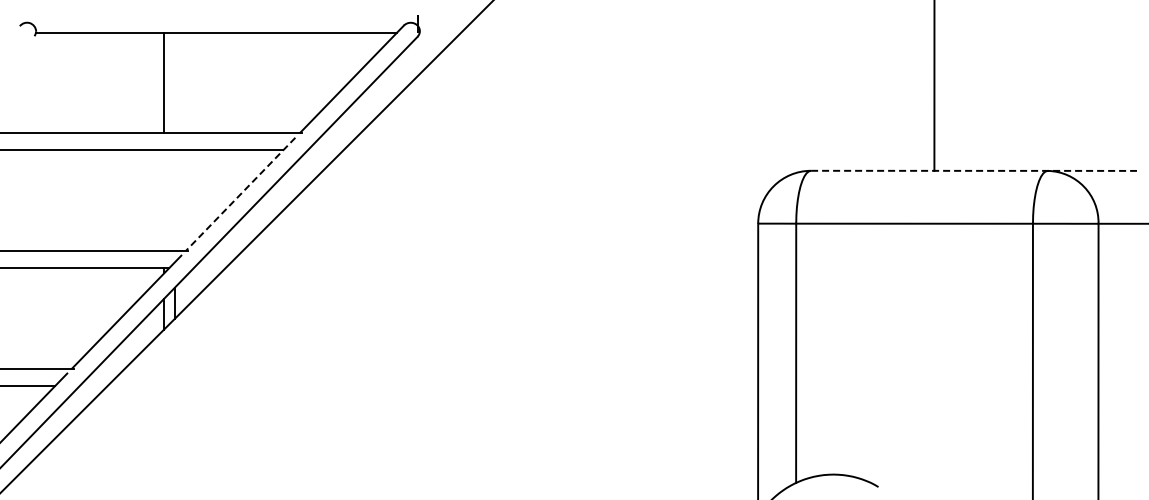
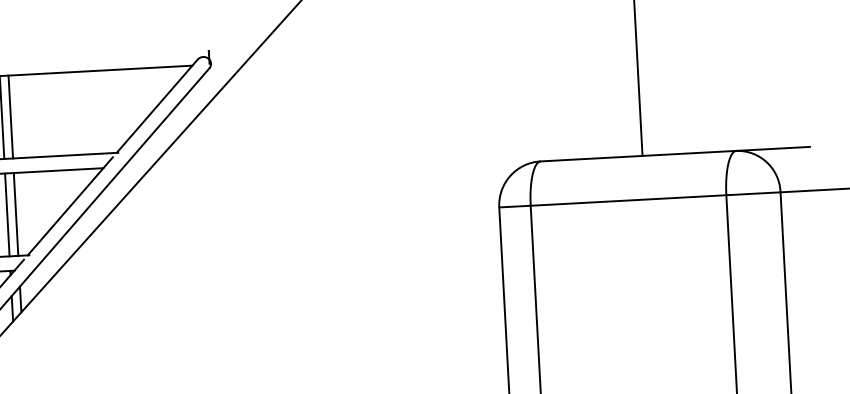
line: (174, 82) -> (10, 116), added
line: (974, 170) -> (675, 153), dashed -> solid
line: (240, 194) -> (70, 206), dashed -> solid
line: (164, 200) -> (7, 214), added
line: (174, 200) -> (15, 214), added

